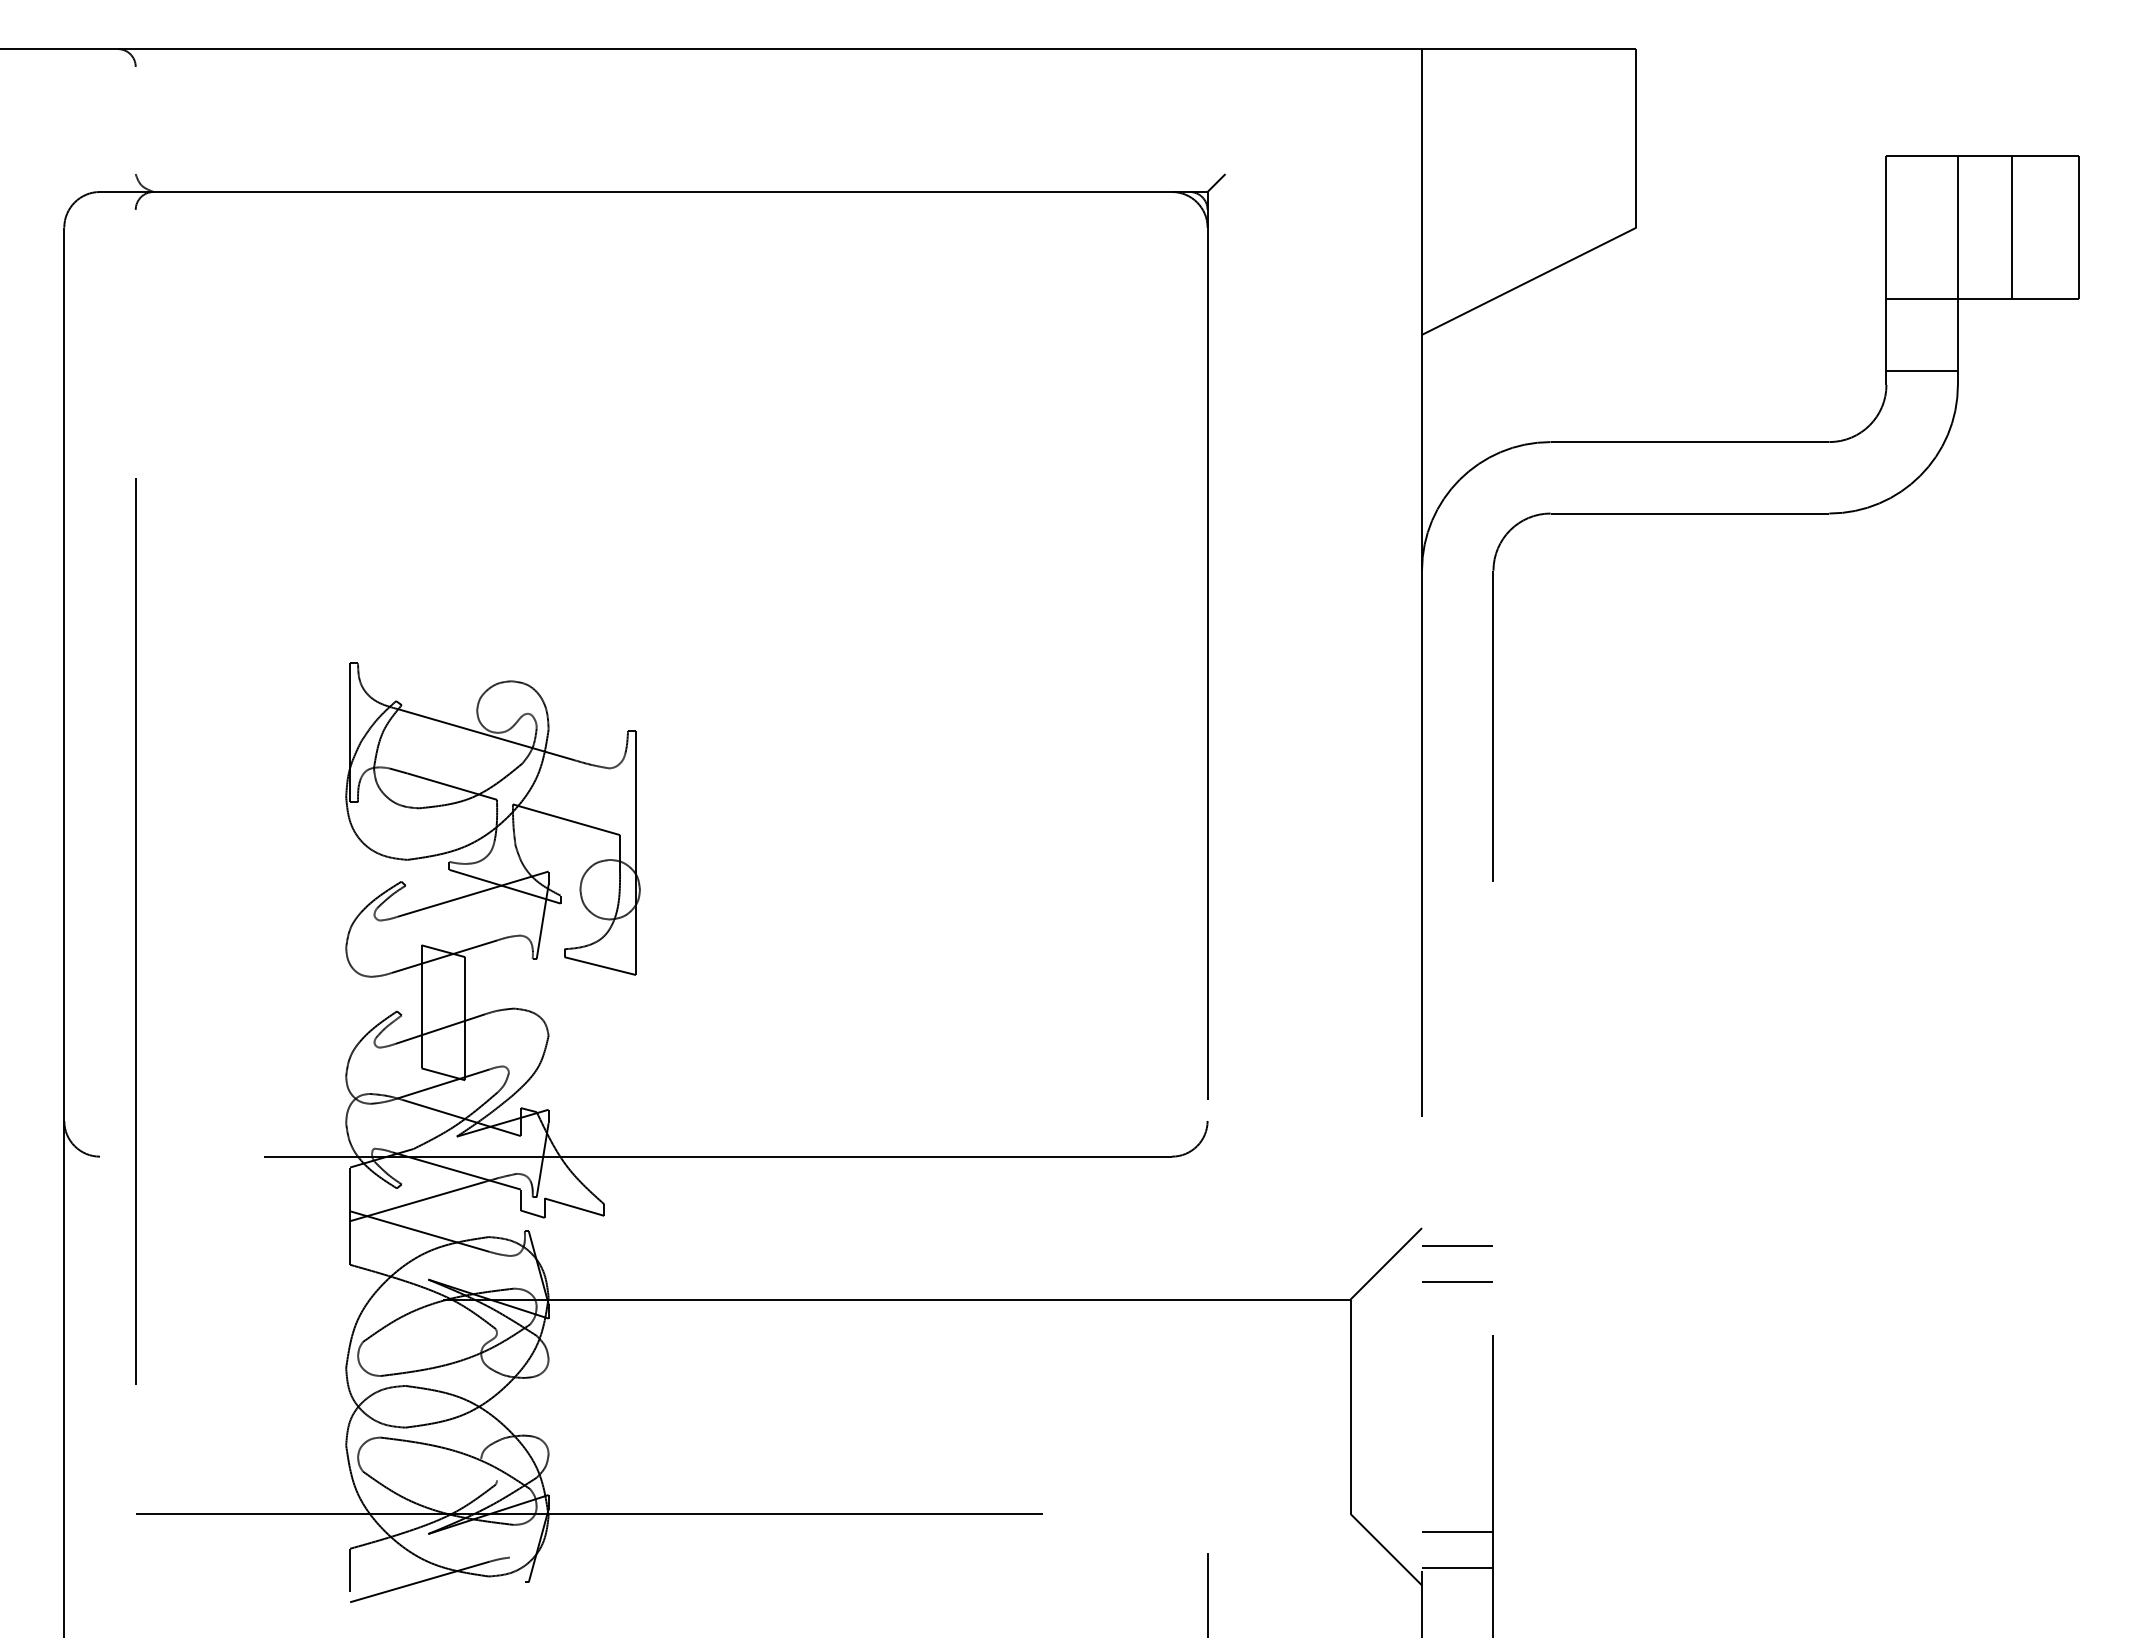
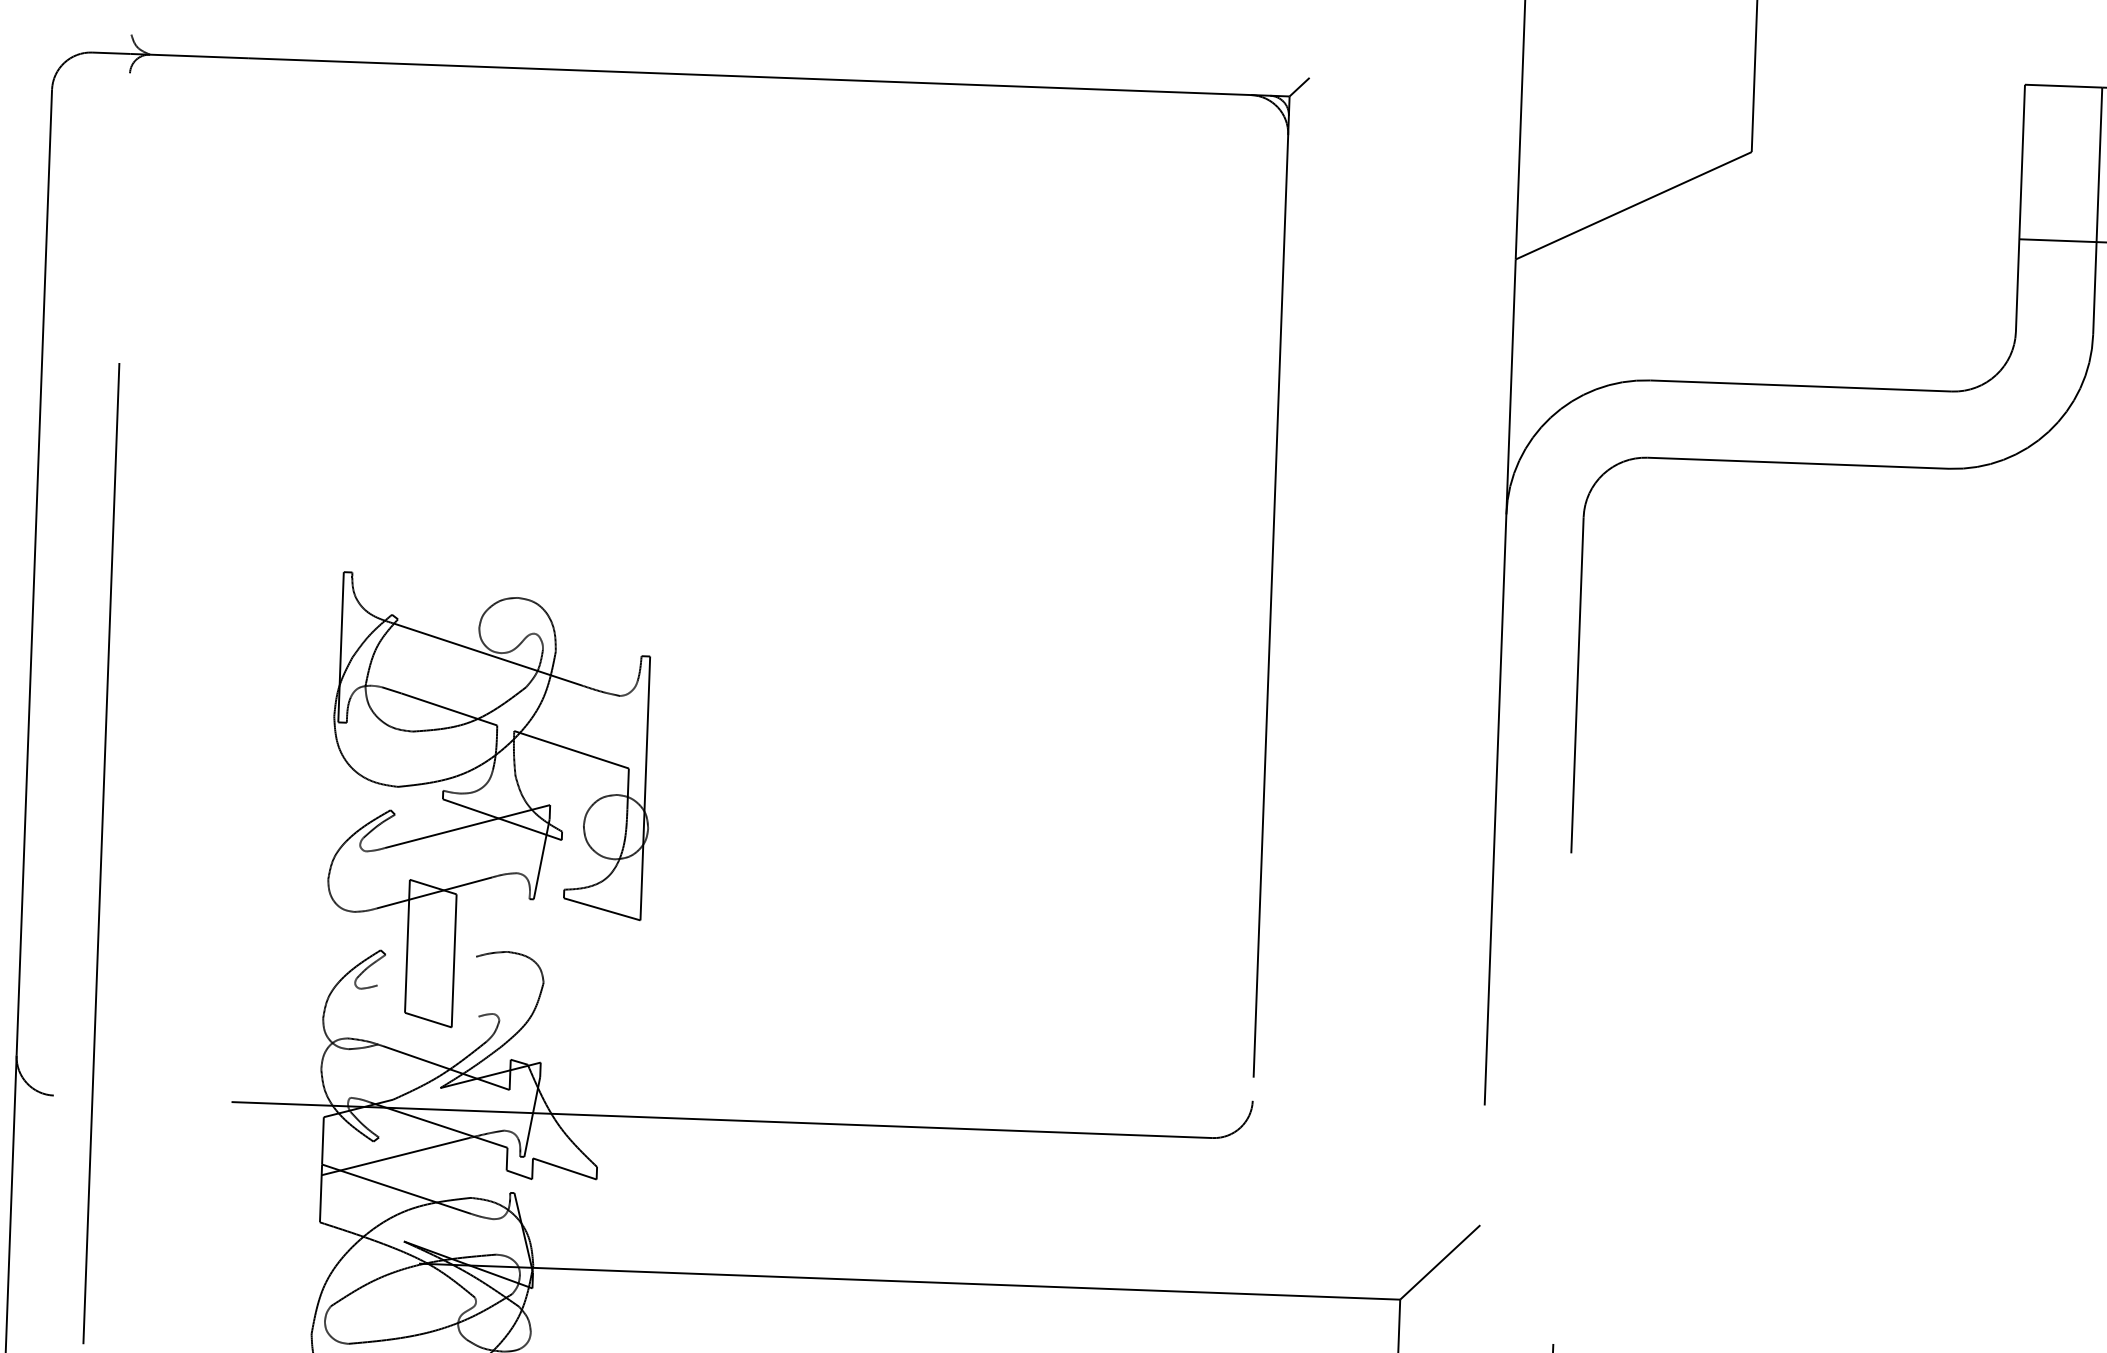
line: (1921, 370) -> (2054, 317), removed
line: (440, 1028) -> (427, 970), removed
line: (443, 1083) -> (428, 1030), removed
line: (1457, 1246) -> (1517, 1246), removed
line: (1457, 1281) -> (1516, 1284), removed

